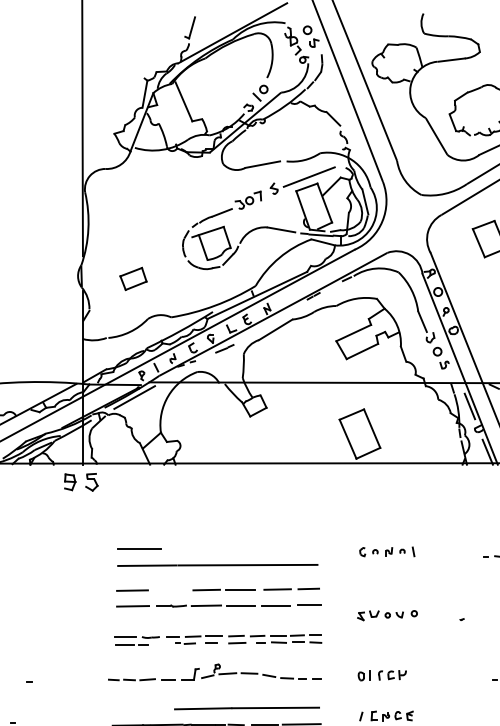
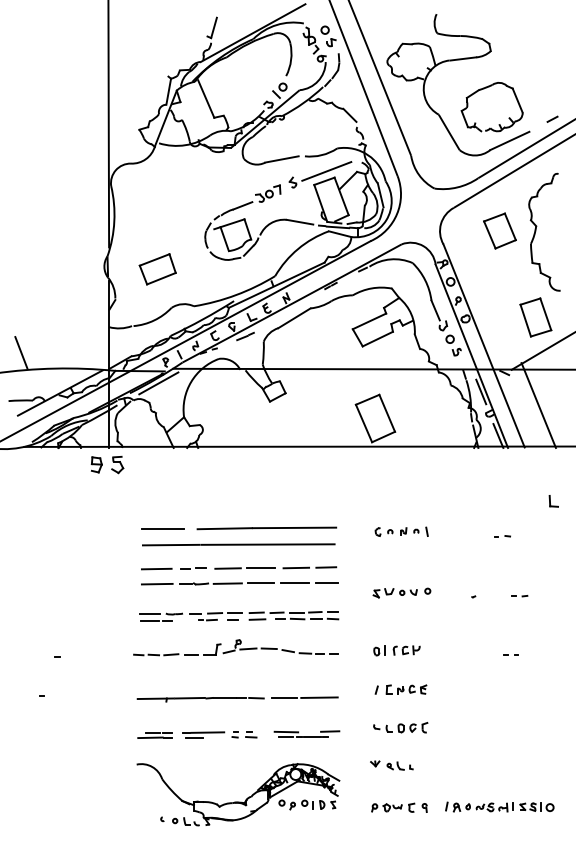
part: (133, 279) -> (157, 269), size x1.43
line: (172, 590) -> (195, 568), added
line: (246, 708) -> (266, 528), moved

